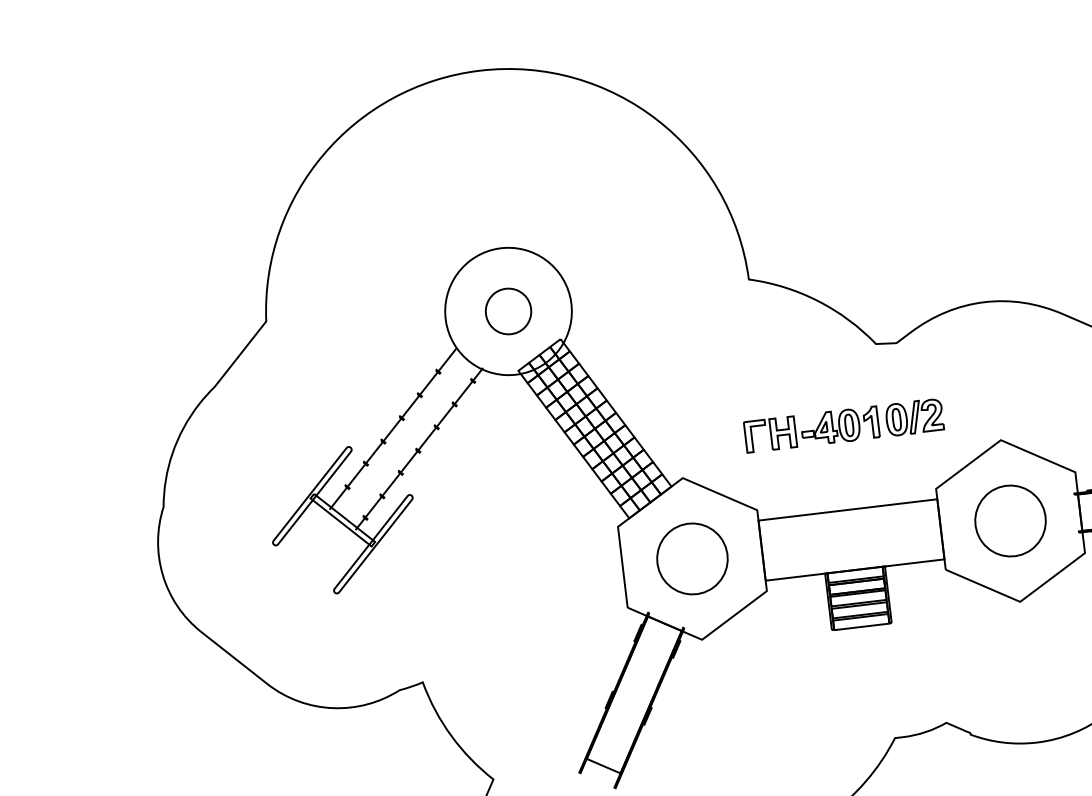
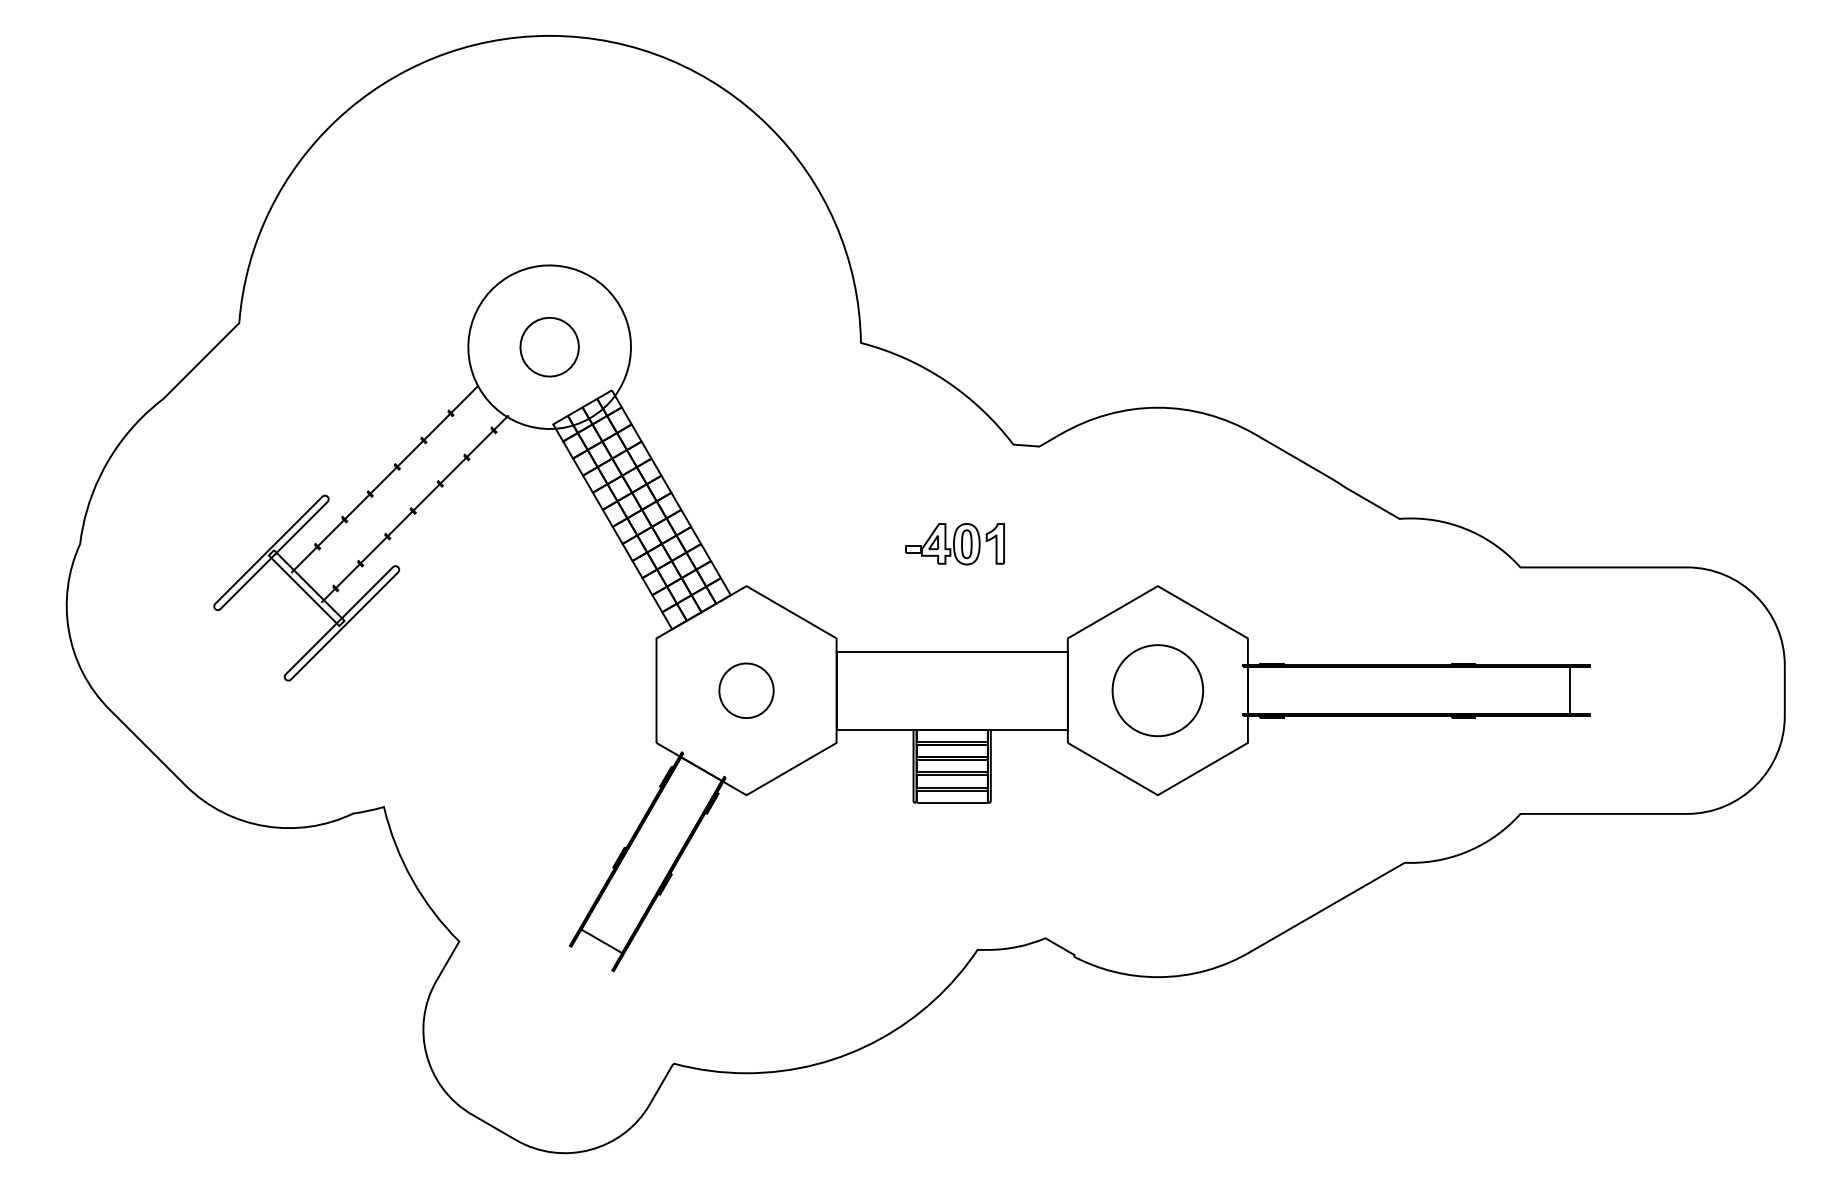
part: (914, 417) -> (1051, 543), removed
part: (770, 434) -> (864, 543), removed
part: (692, 558) -> (746, 690), size x0.6

